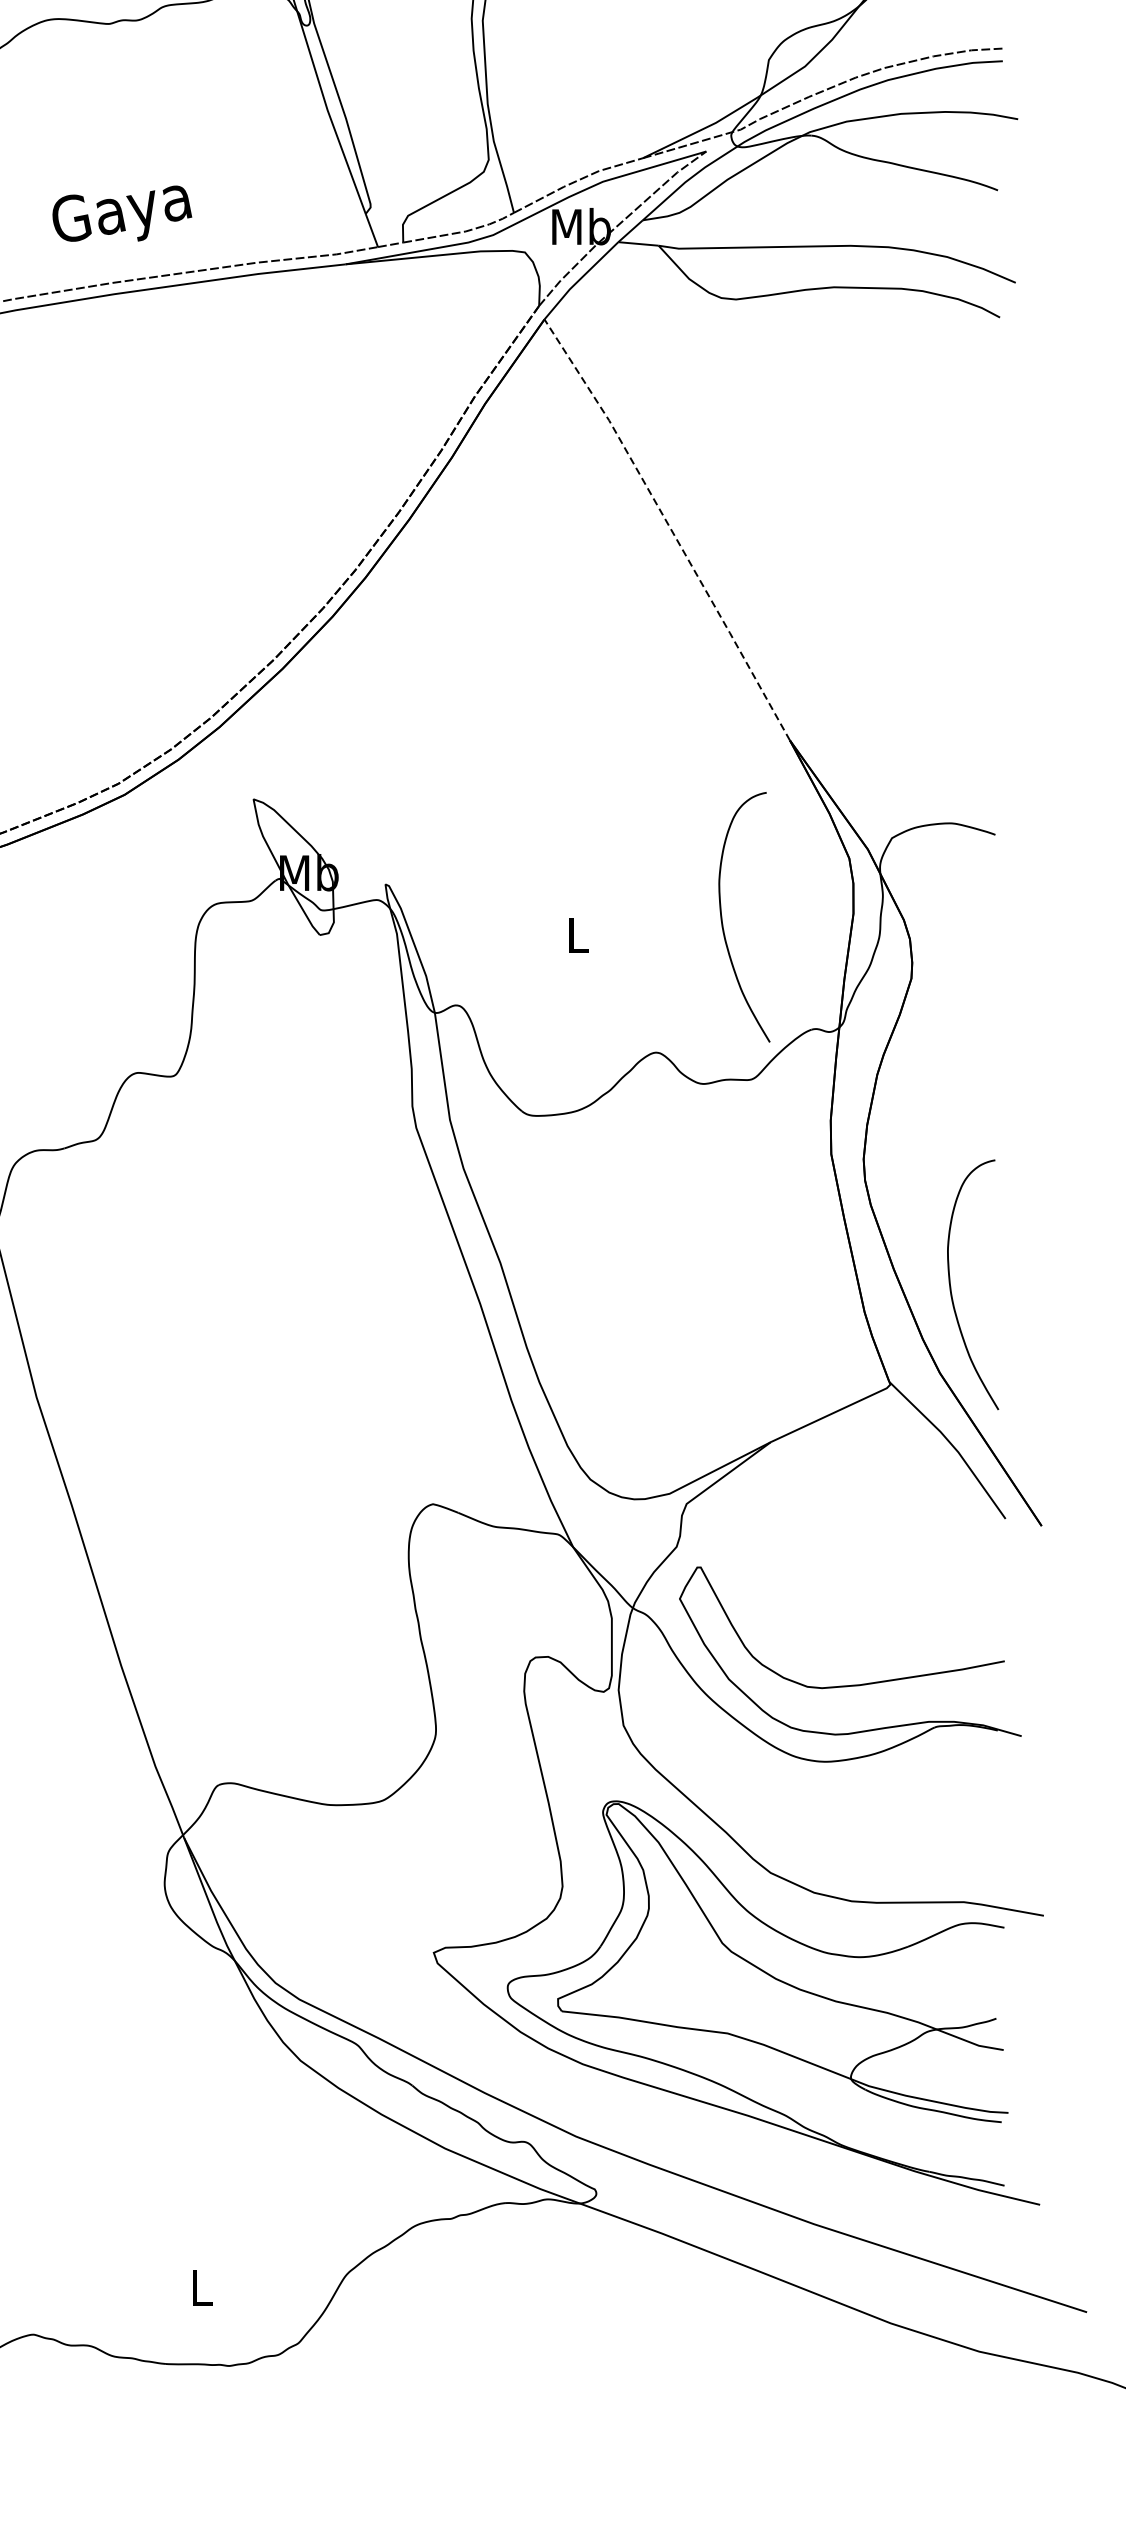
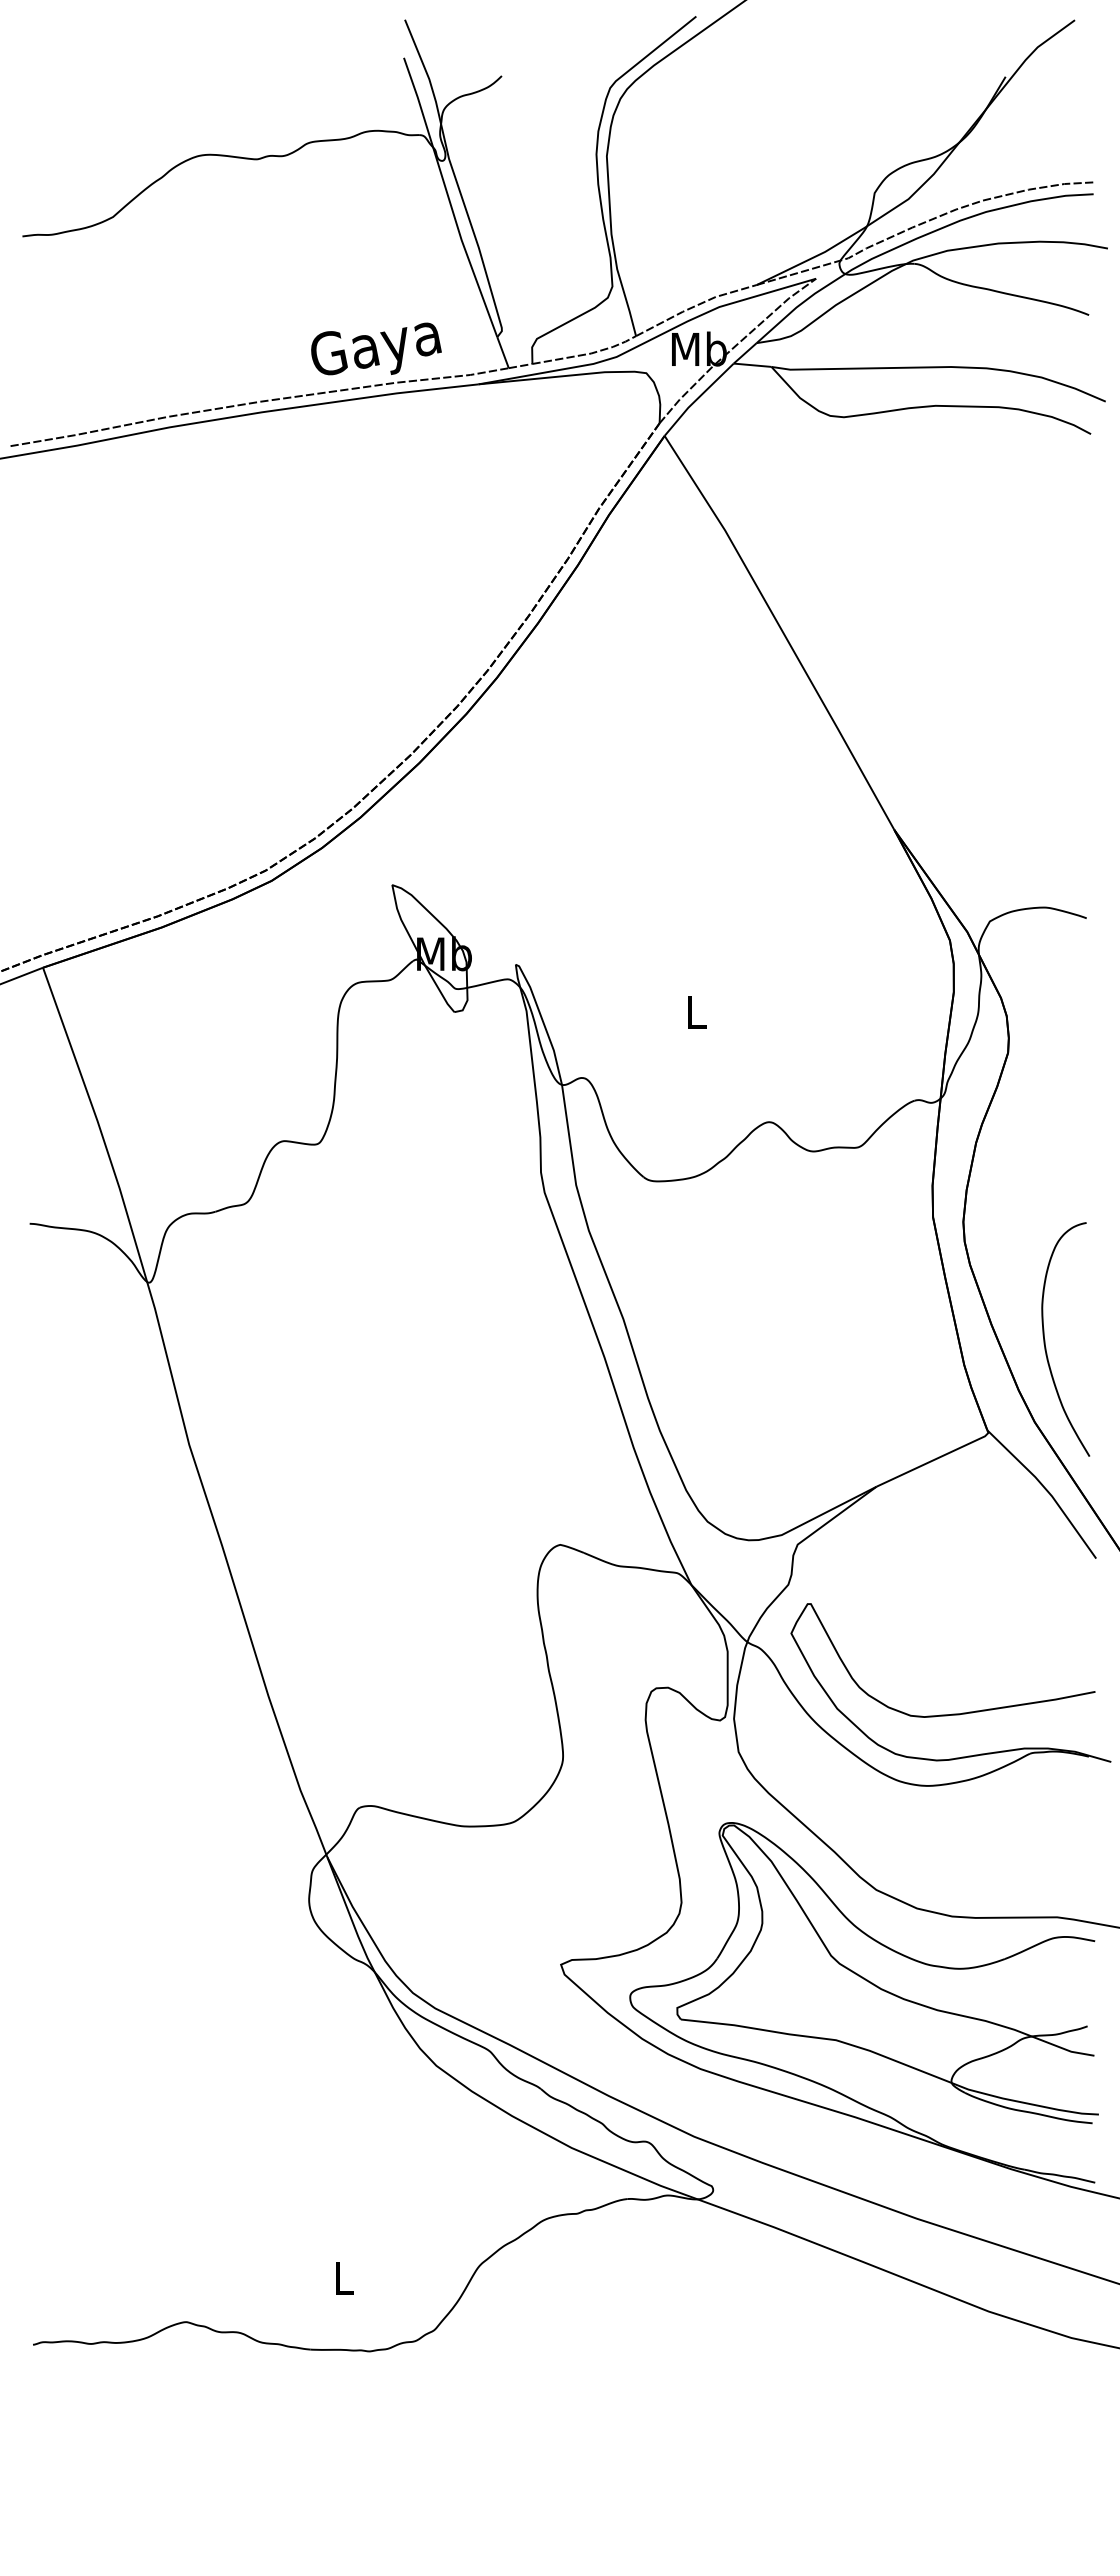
text: (122, 213) -> (376, 348), moved
line: (670, 528) -> (782, 631), dashed -> solid
curve: (722, 917) -> (831, 995), removed

